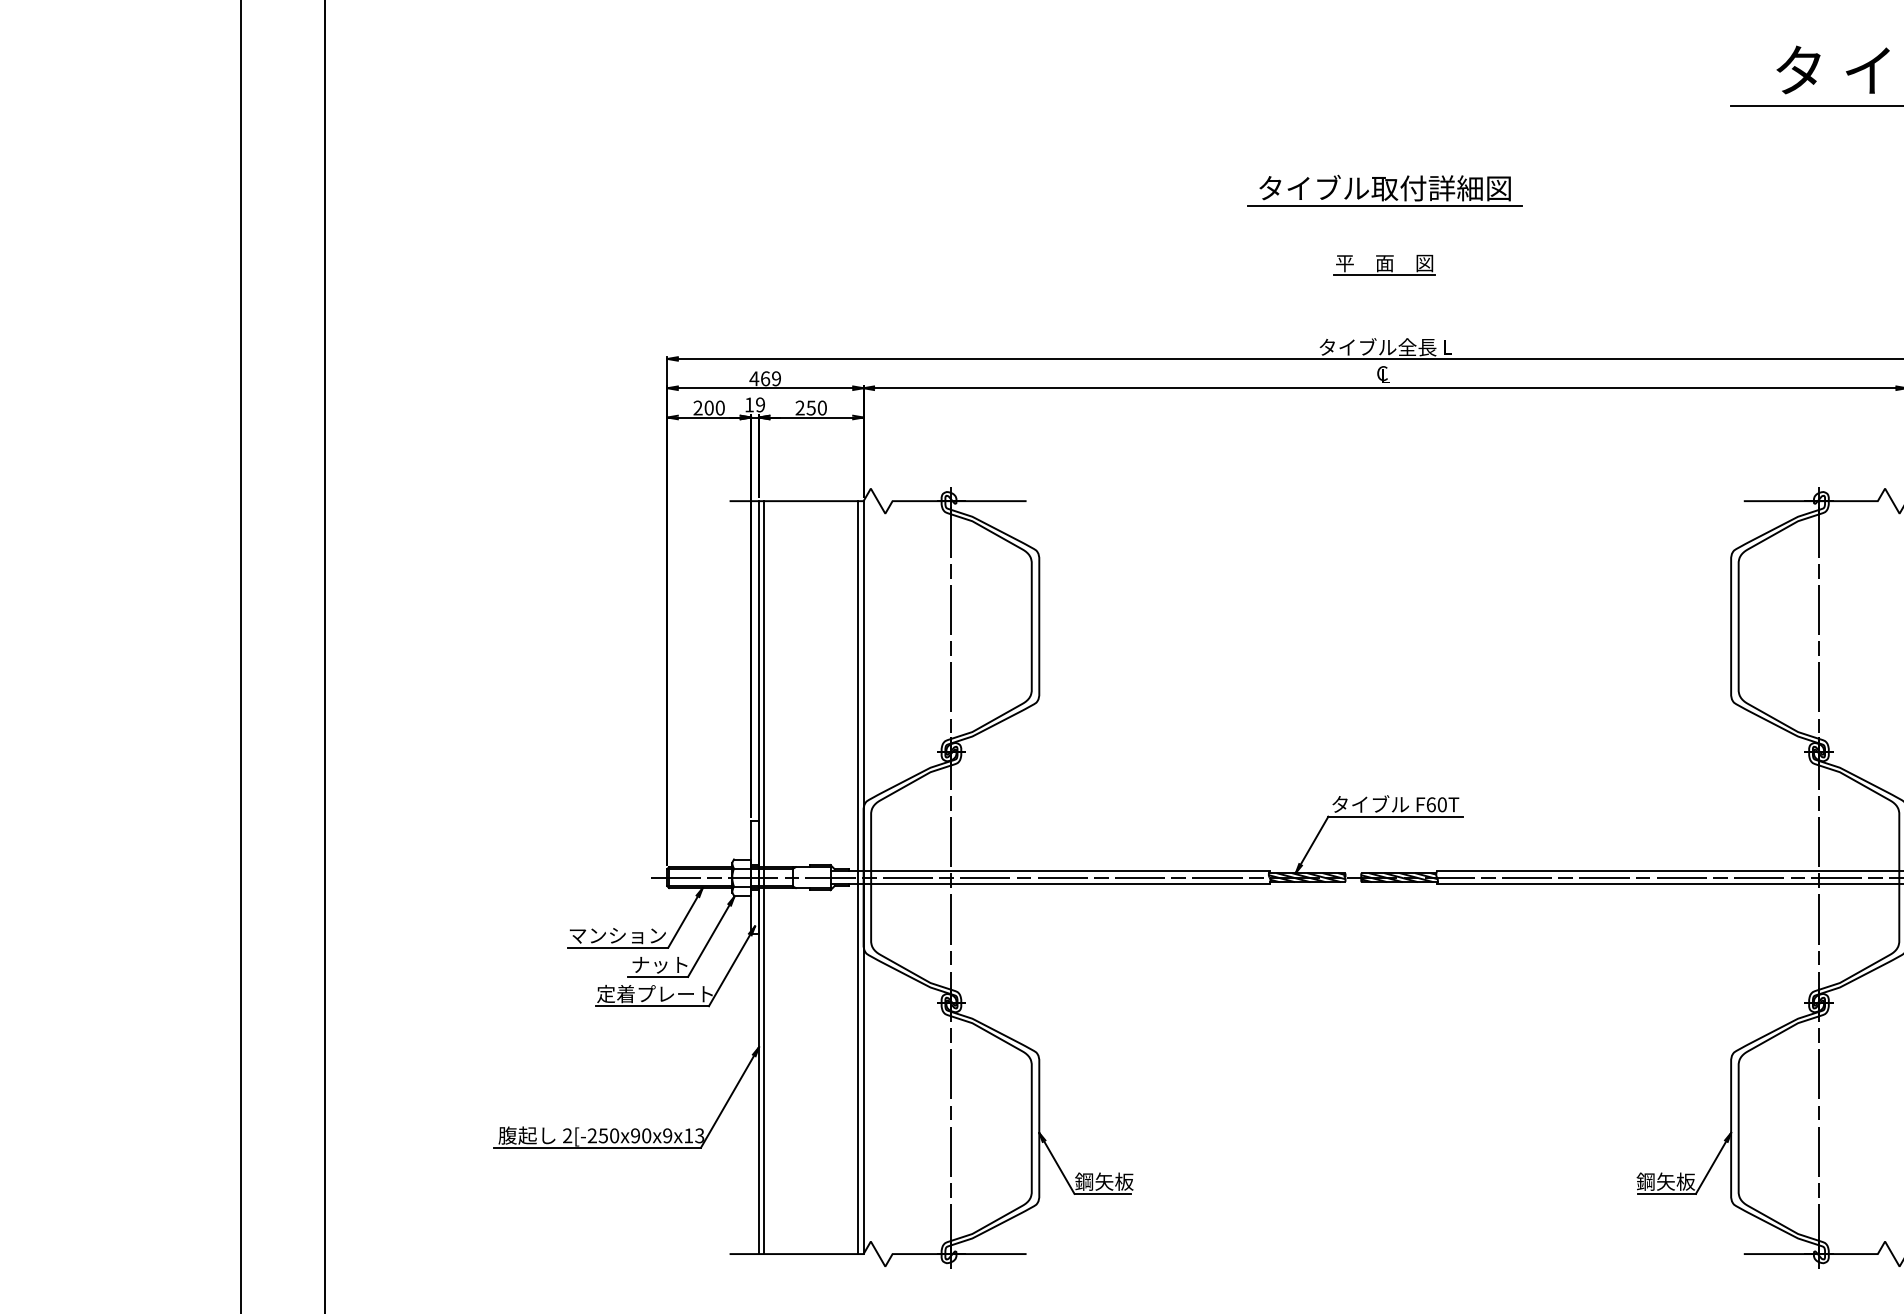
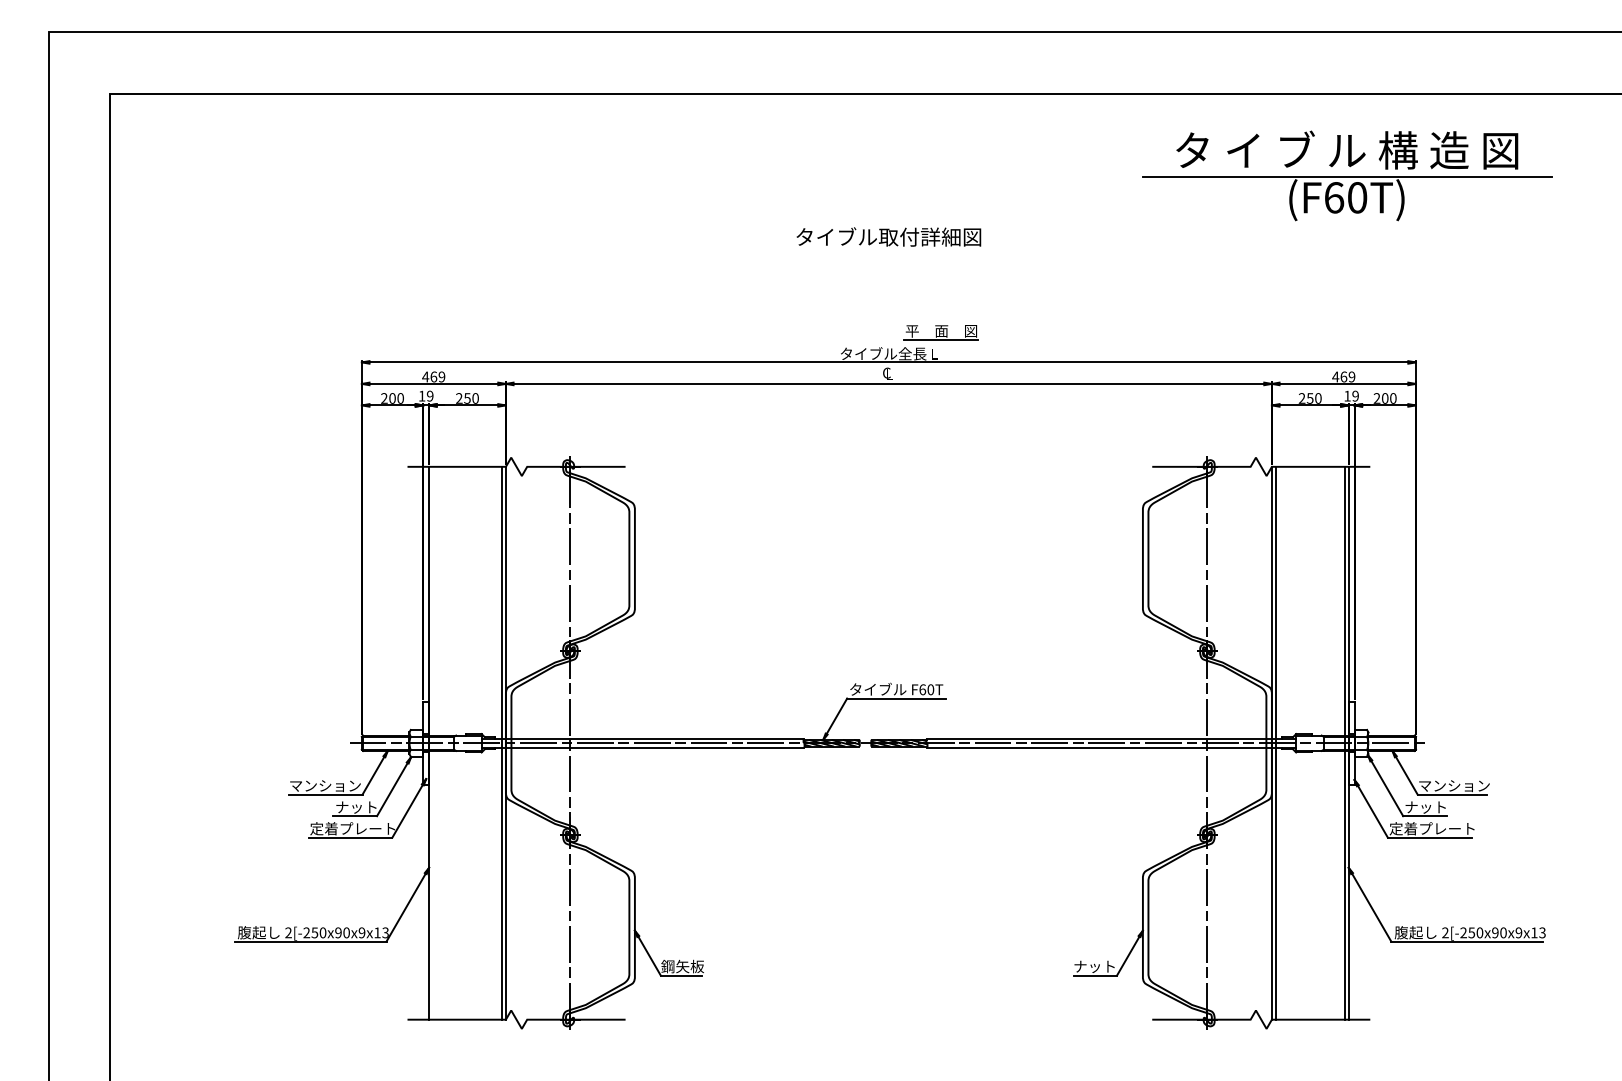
line: (1384, 205) -> (888, 249), removed
part: (1383, 265) -> (940, 332), moved
line: (764, 876) -> (433, 742), removed
text: (1665, 1181) -> (1094, 966), 鋼矢板 -> ナット

